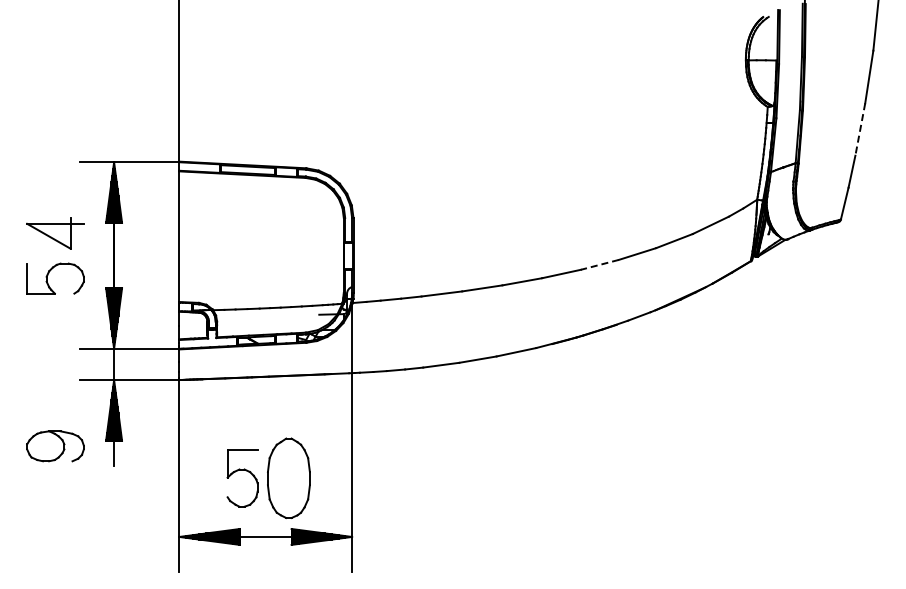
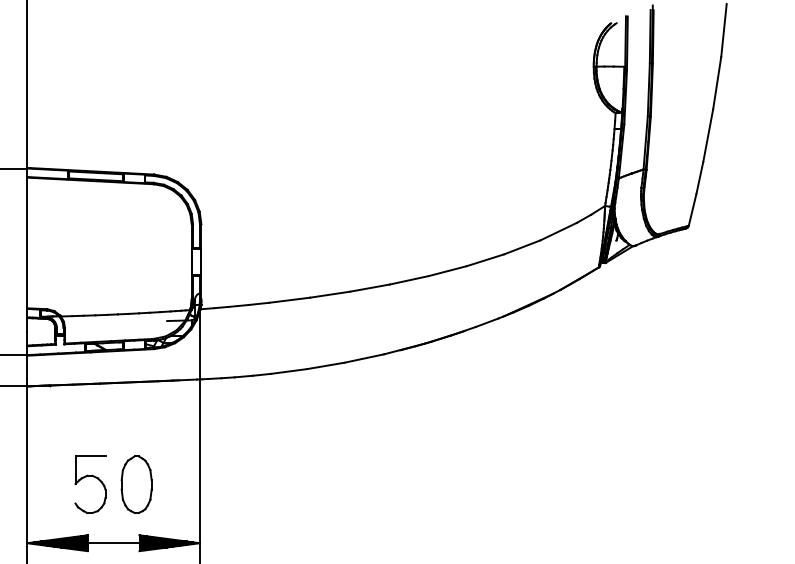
line: (860, 129) -> (708, 135), dashed -> solid
line: (599, 264) -> (447, 270), dashed -> solid
part: (288, 478) -> (136, 484), size x0.71

